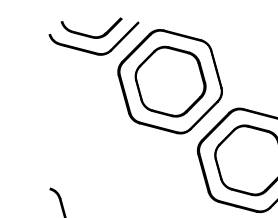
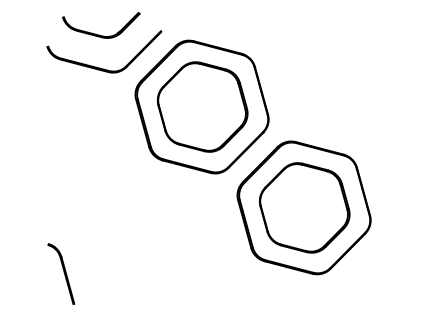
part: (90, 35) -> (99, 34), moved

